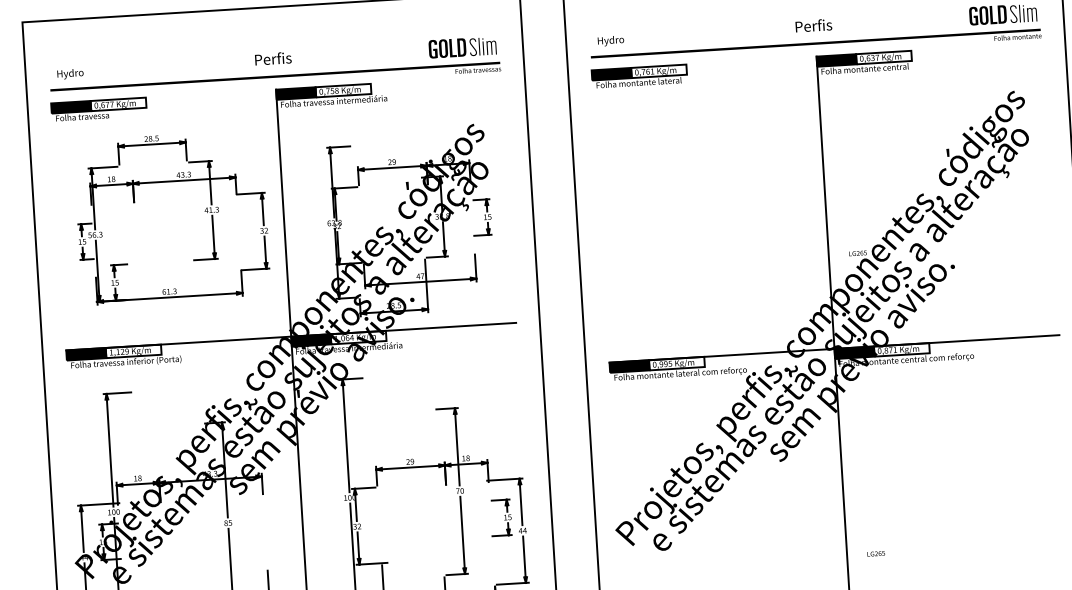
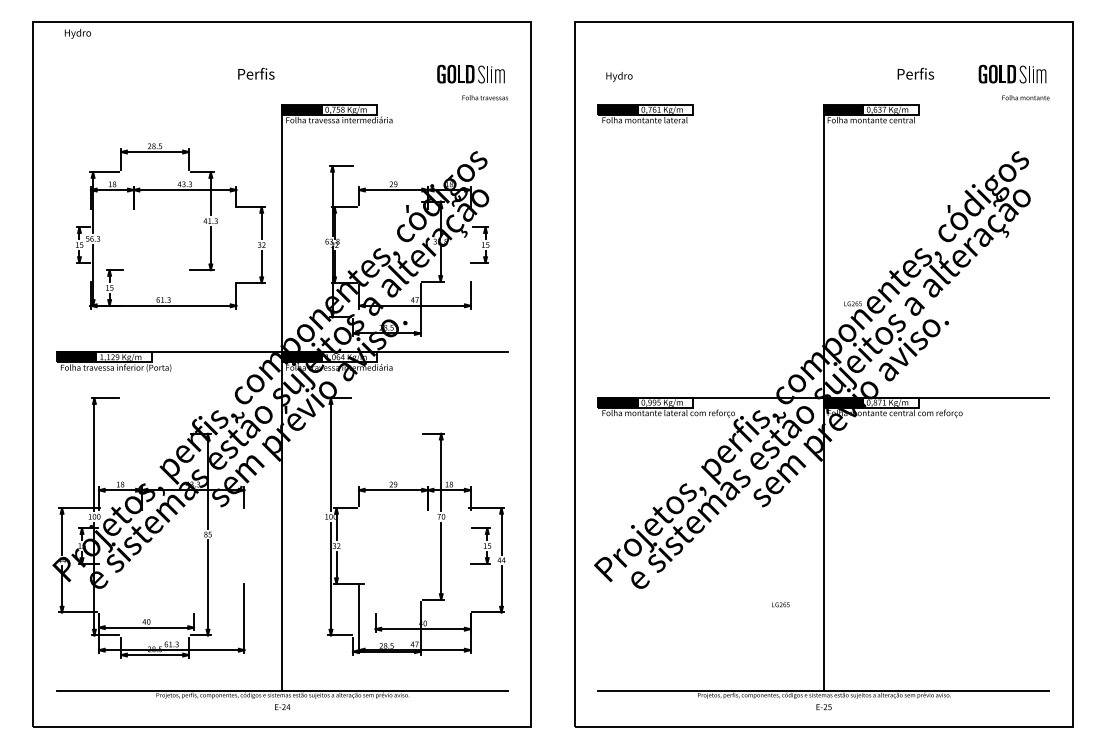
text: (813, 25) -> (915, 73), moved
fill: (815, 43) -> (823, 91), removed
text: (273, 58) -> (256, 73), moved
text: (70, 73) -> (77, 33), moved
fill: (274, 76) -> (281, 91), removed
part: (99, 109) -> (104, 113), removed
text: (875, 553) -> (780, 604), moved

